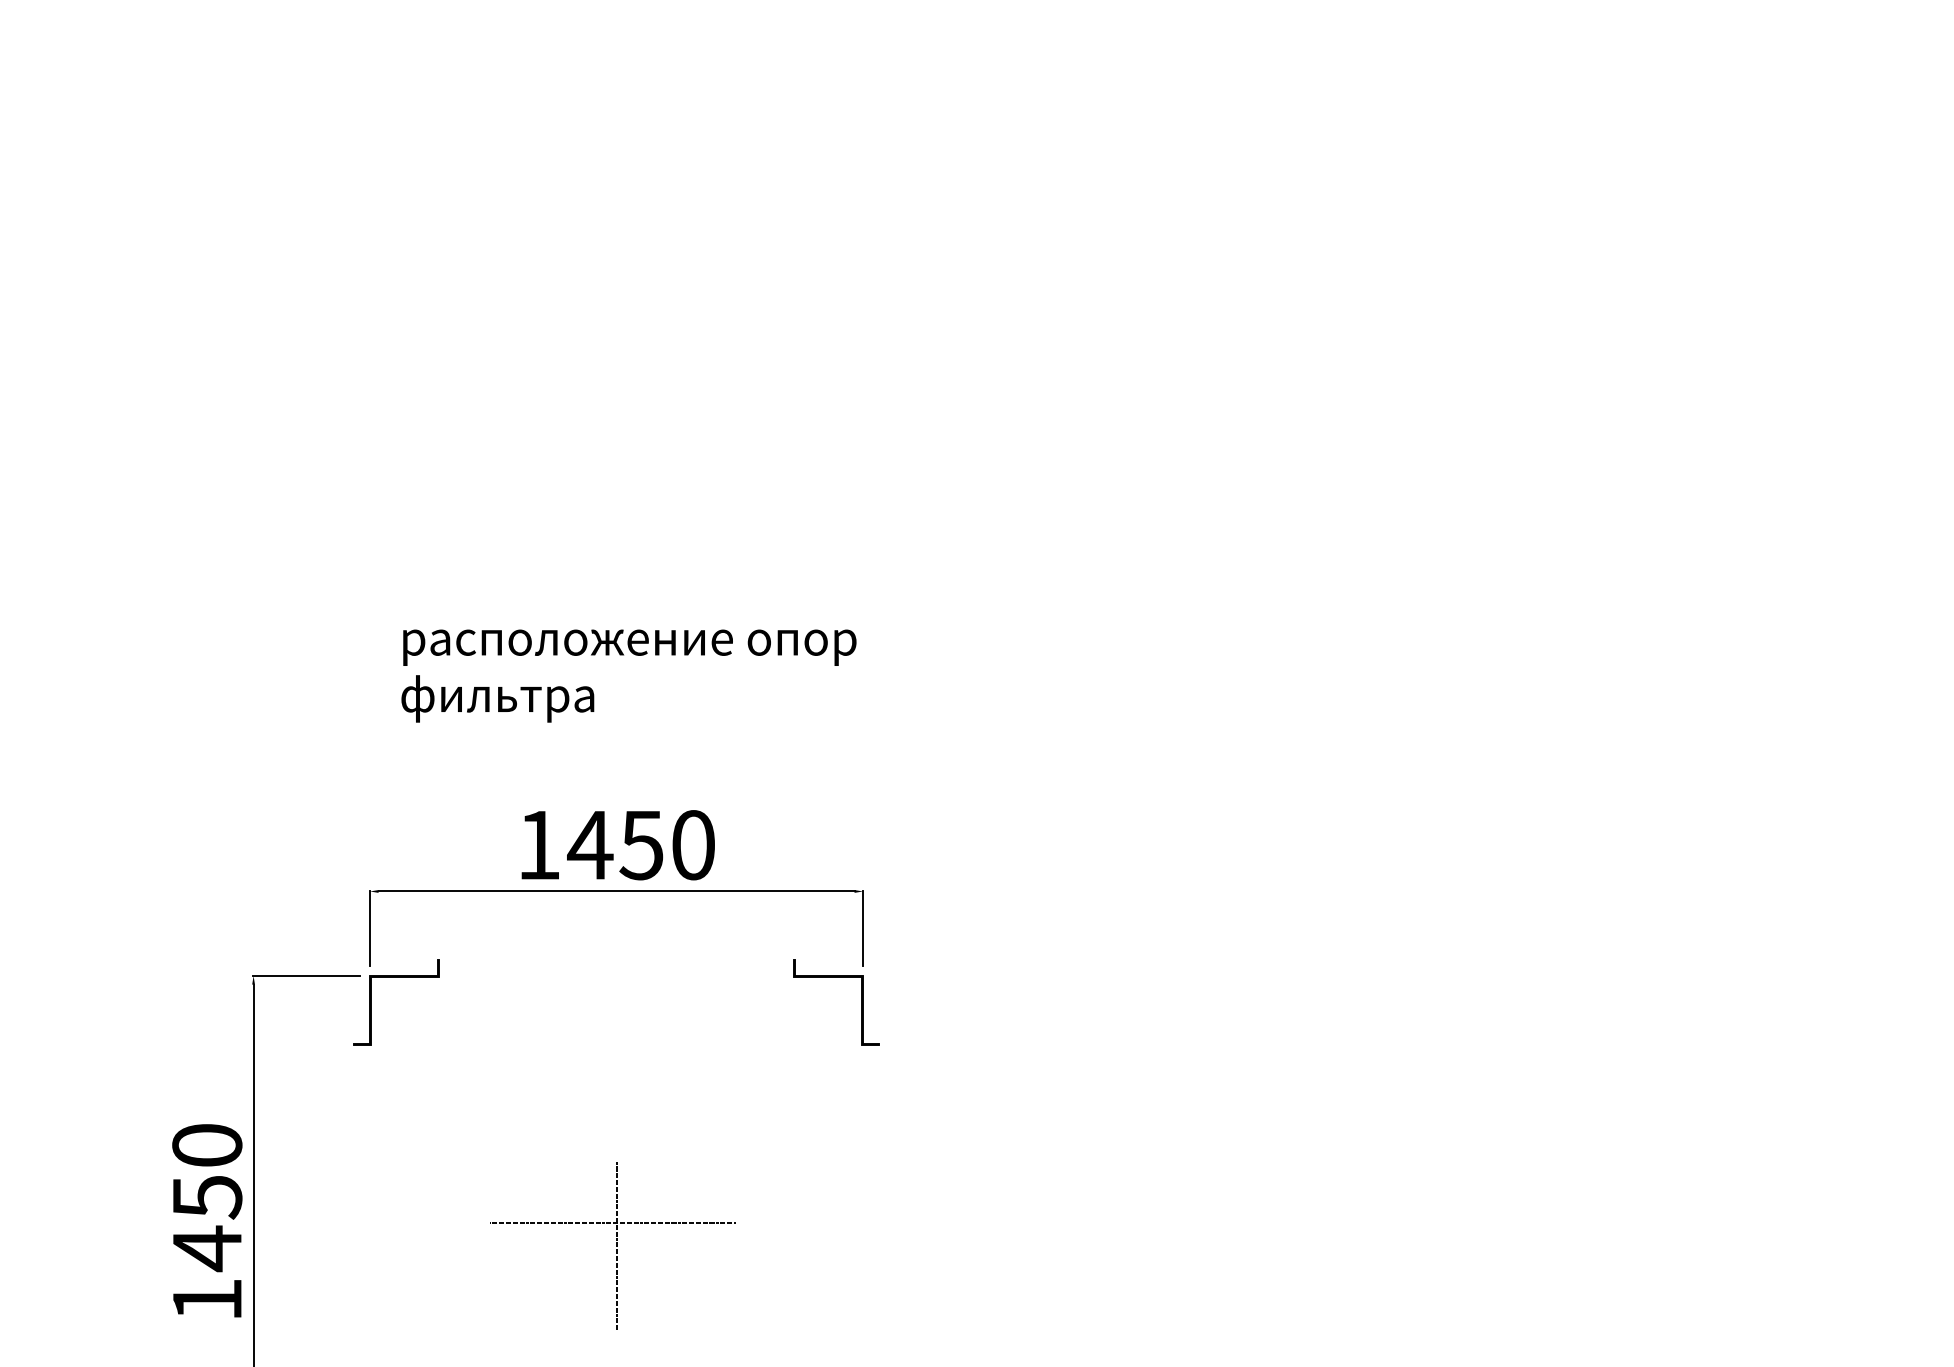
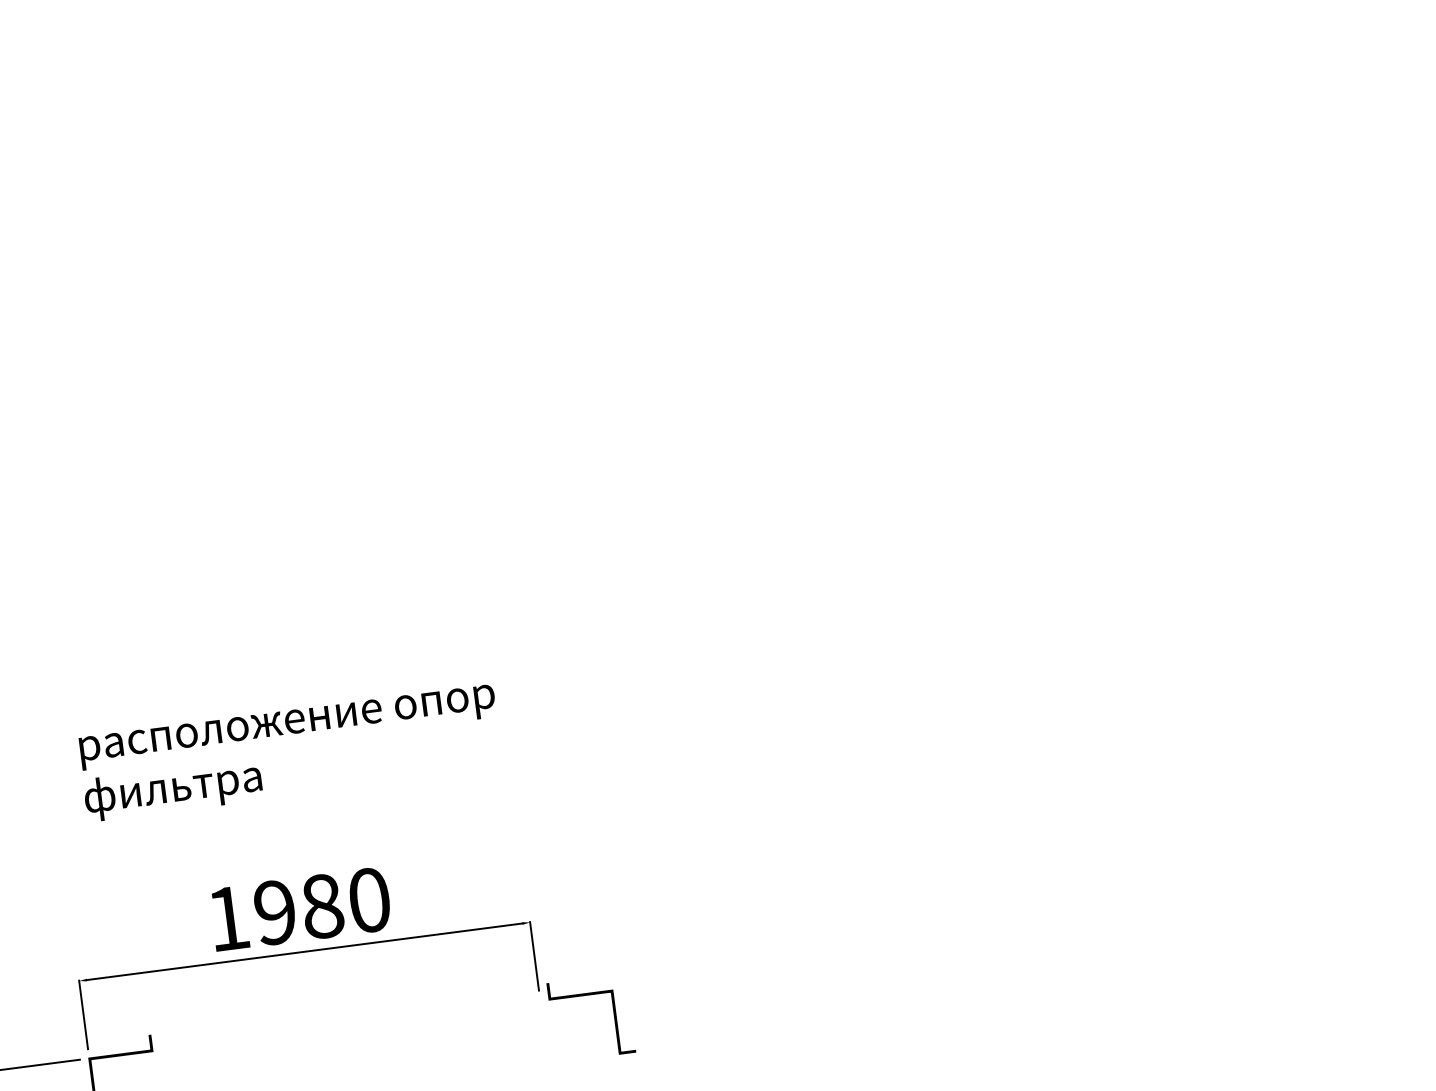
text: (615, 845) -> (298, 909), 1450 -> 1980
part: (836, 977) -> (588, 994), moved

